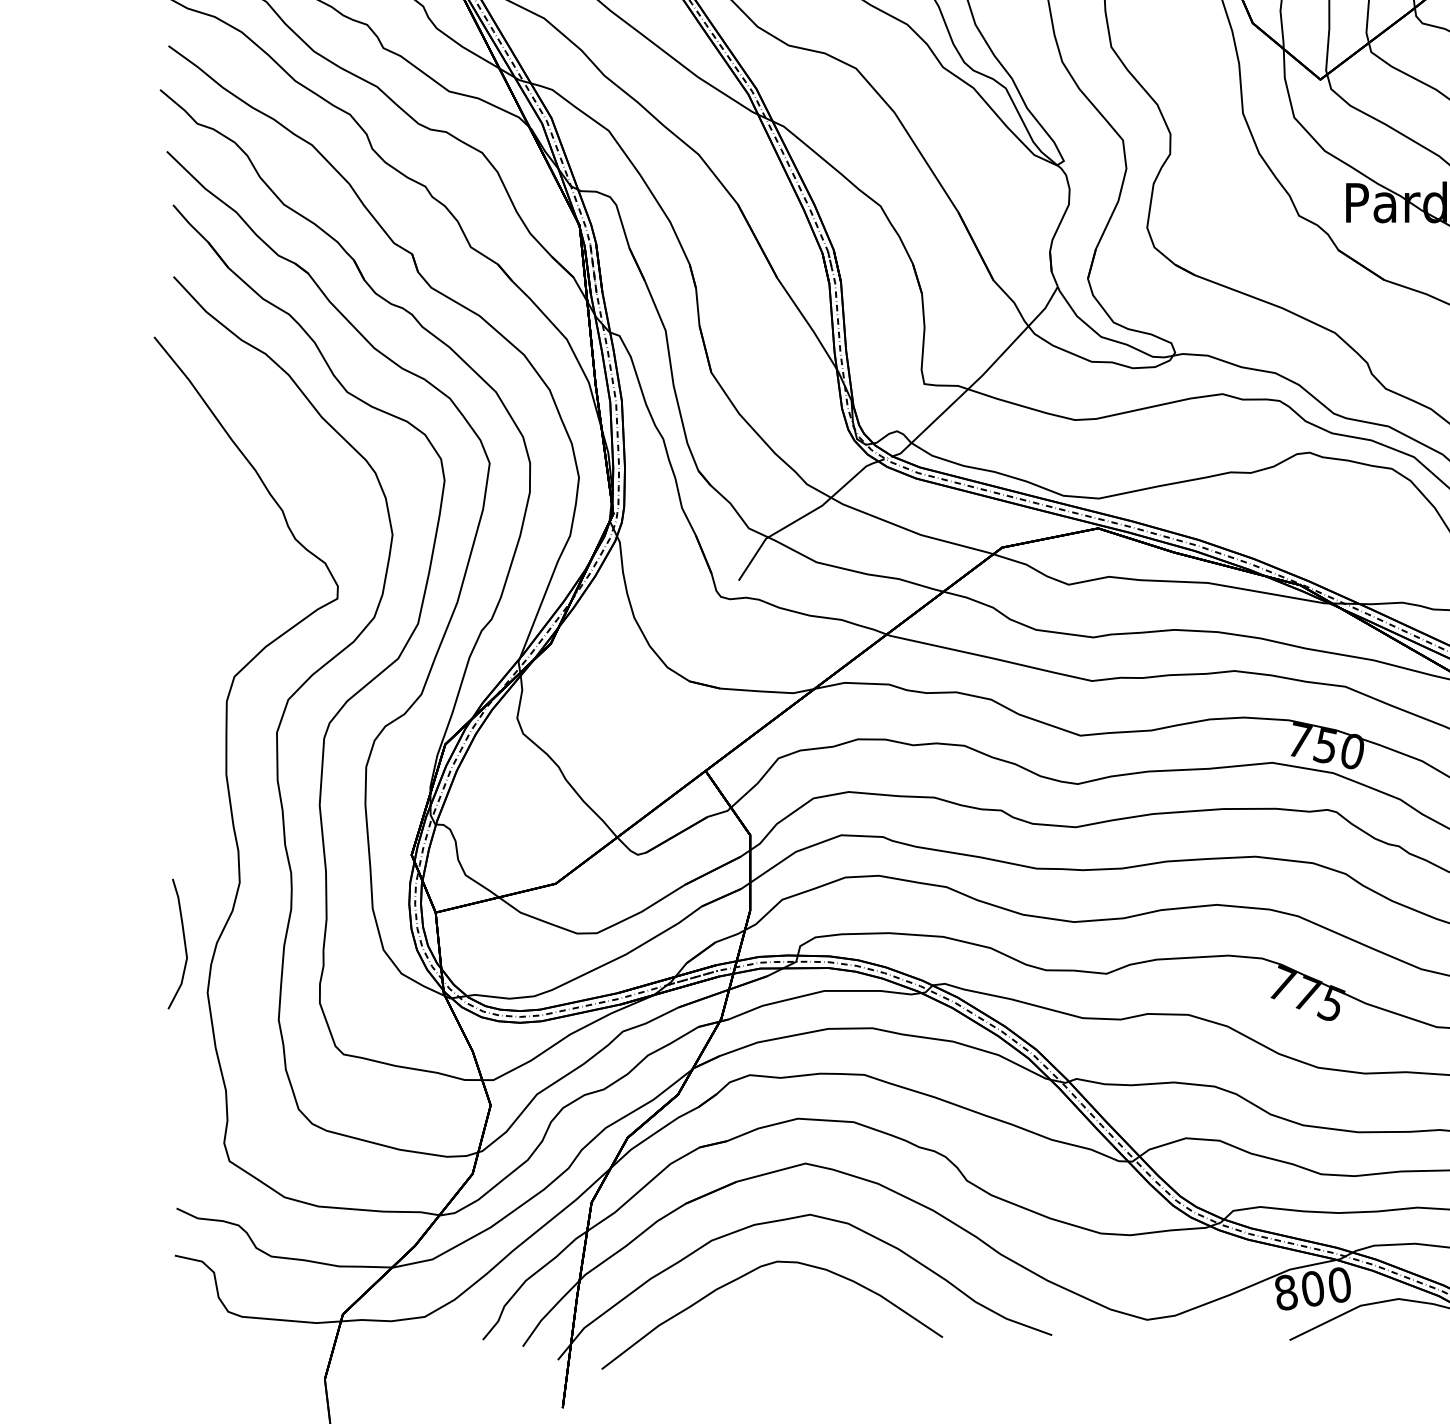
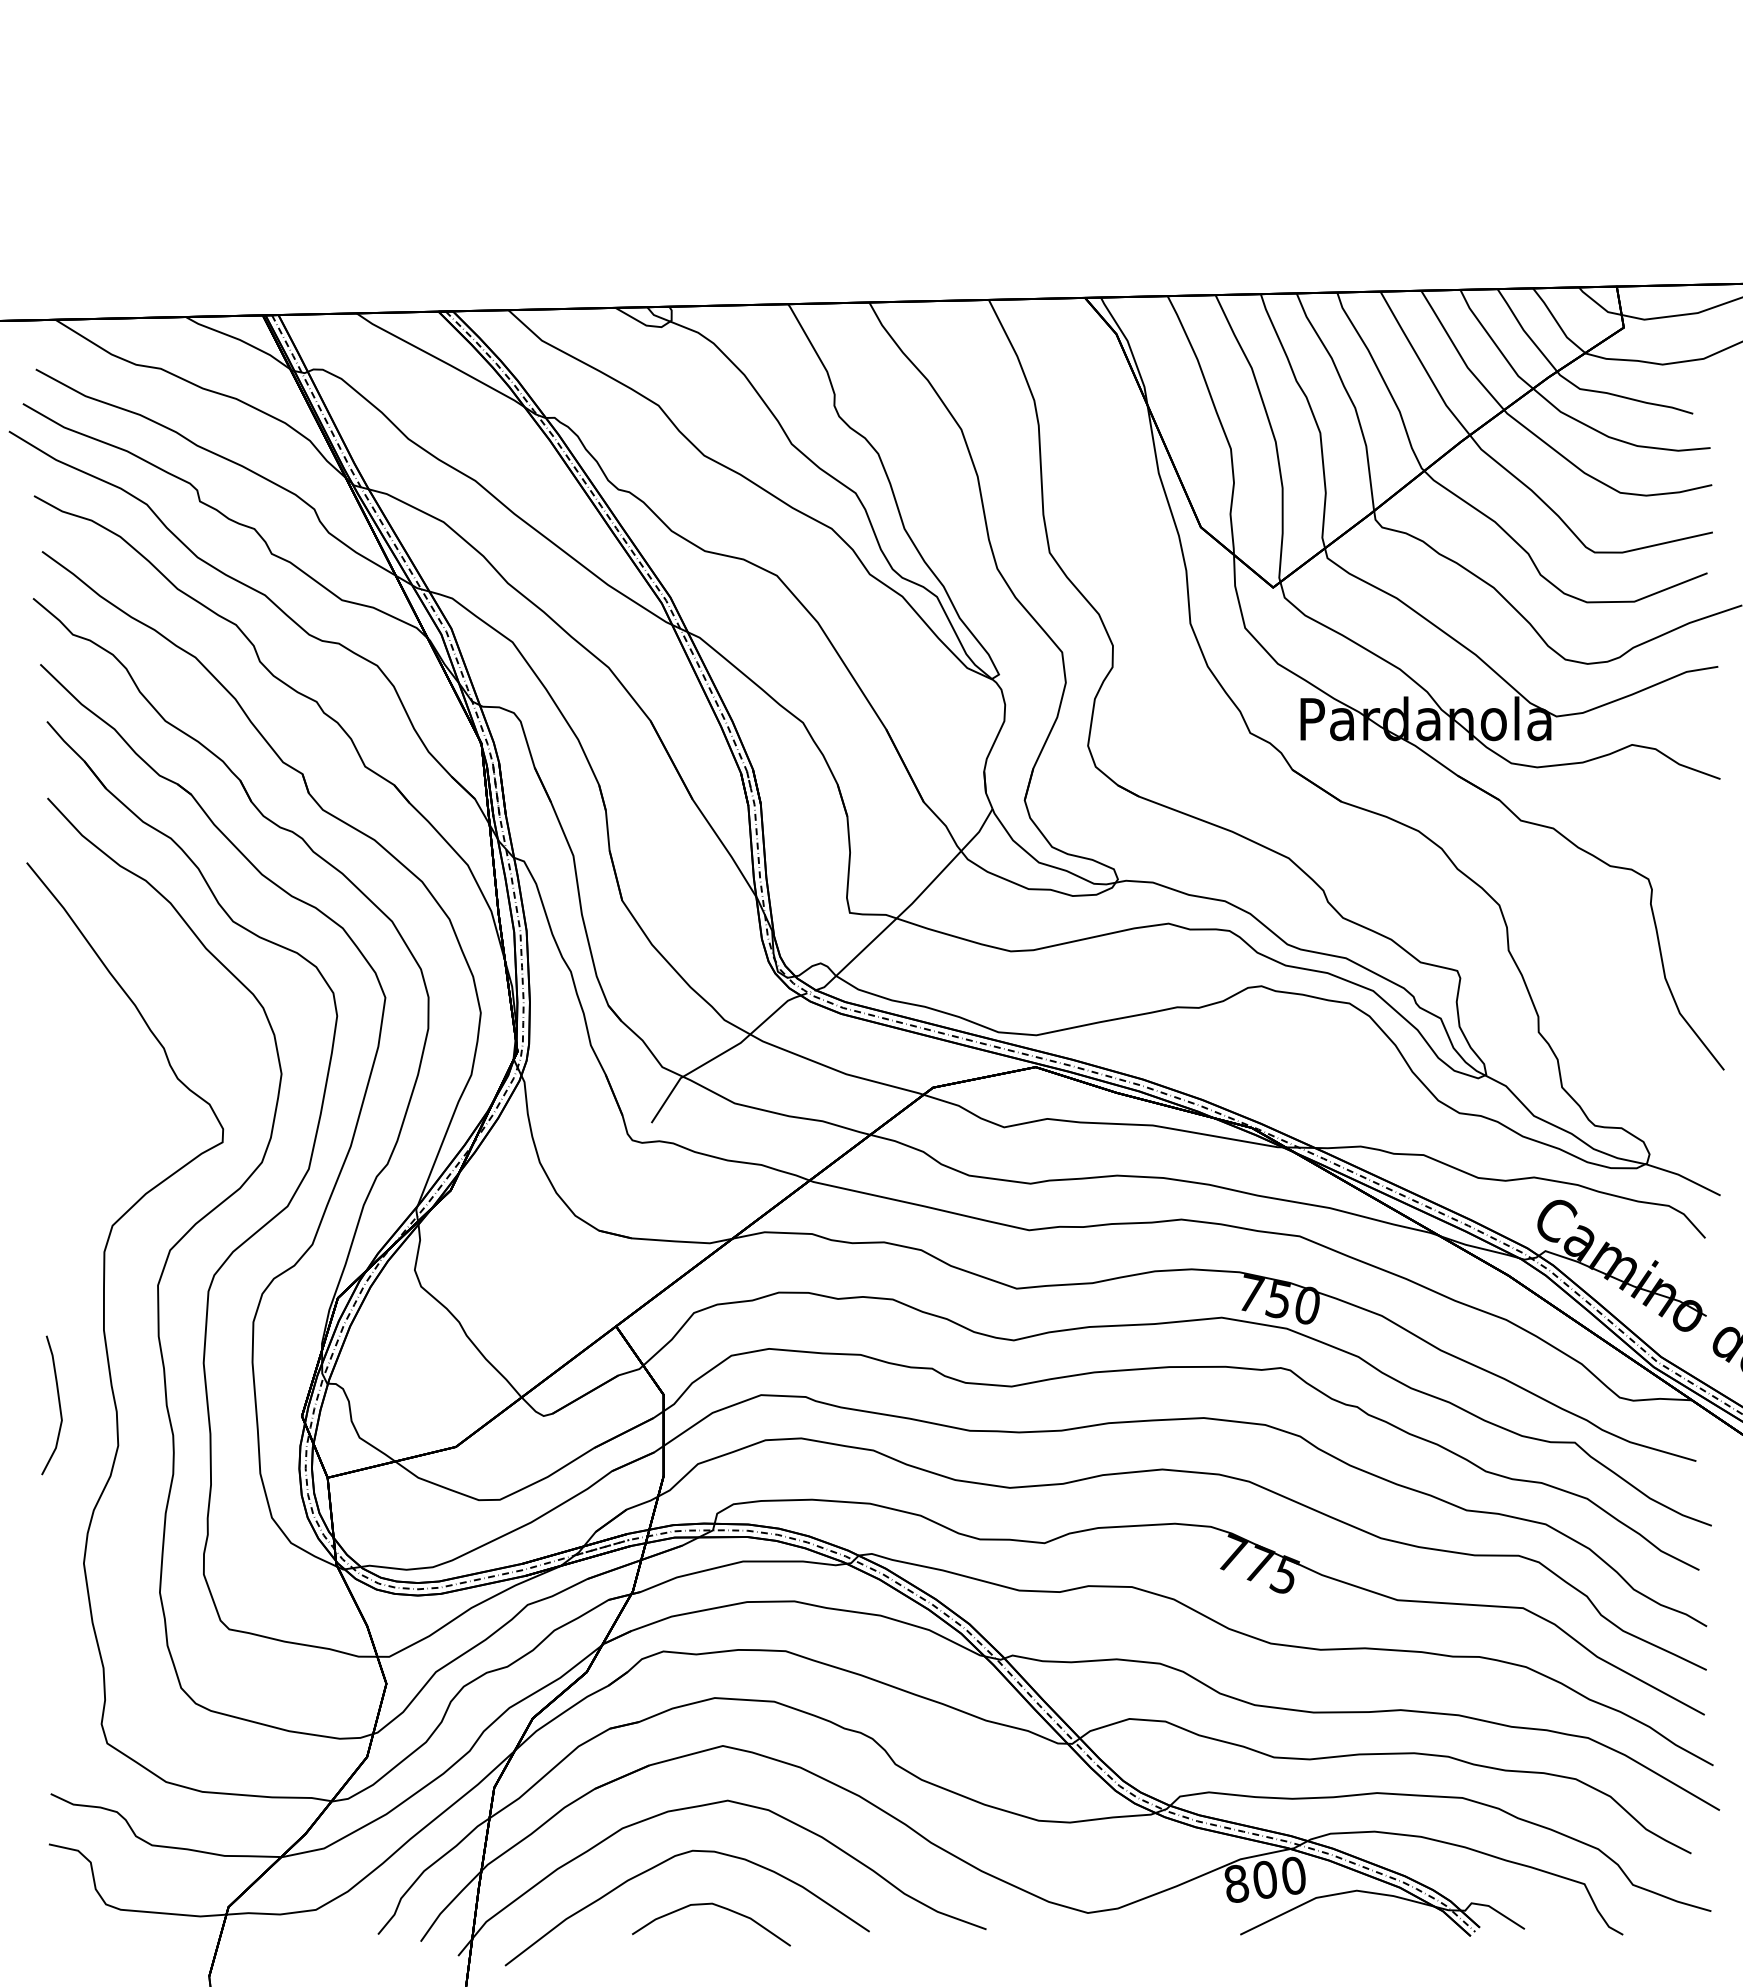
curve: (183, 943) -> (58, 1404), moved
curve: (799, 1313) -> (716, 1906), added

